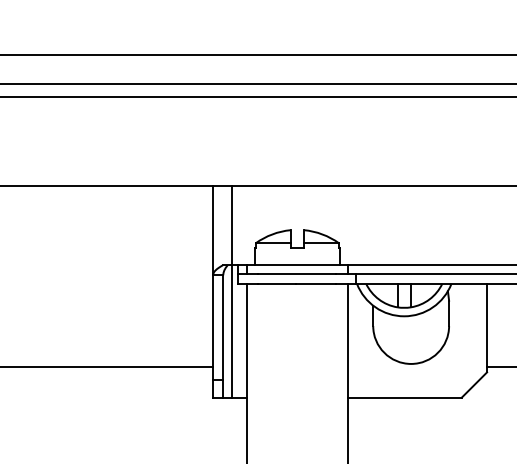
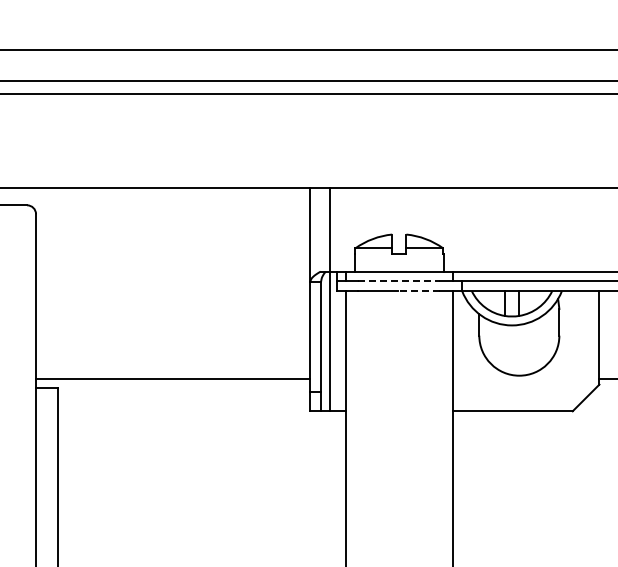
line: (297, 273) -> (399, 280), solid -> dashed
line: (315, 284) -> (418, 291), solid -> dashed

